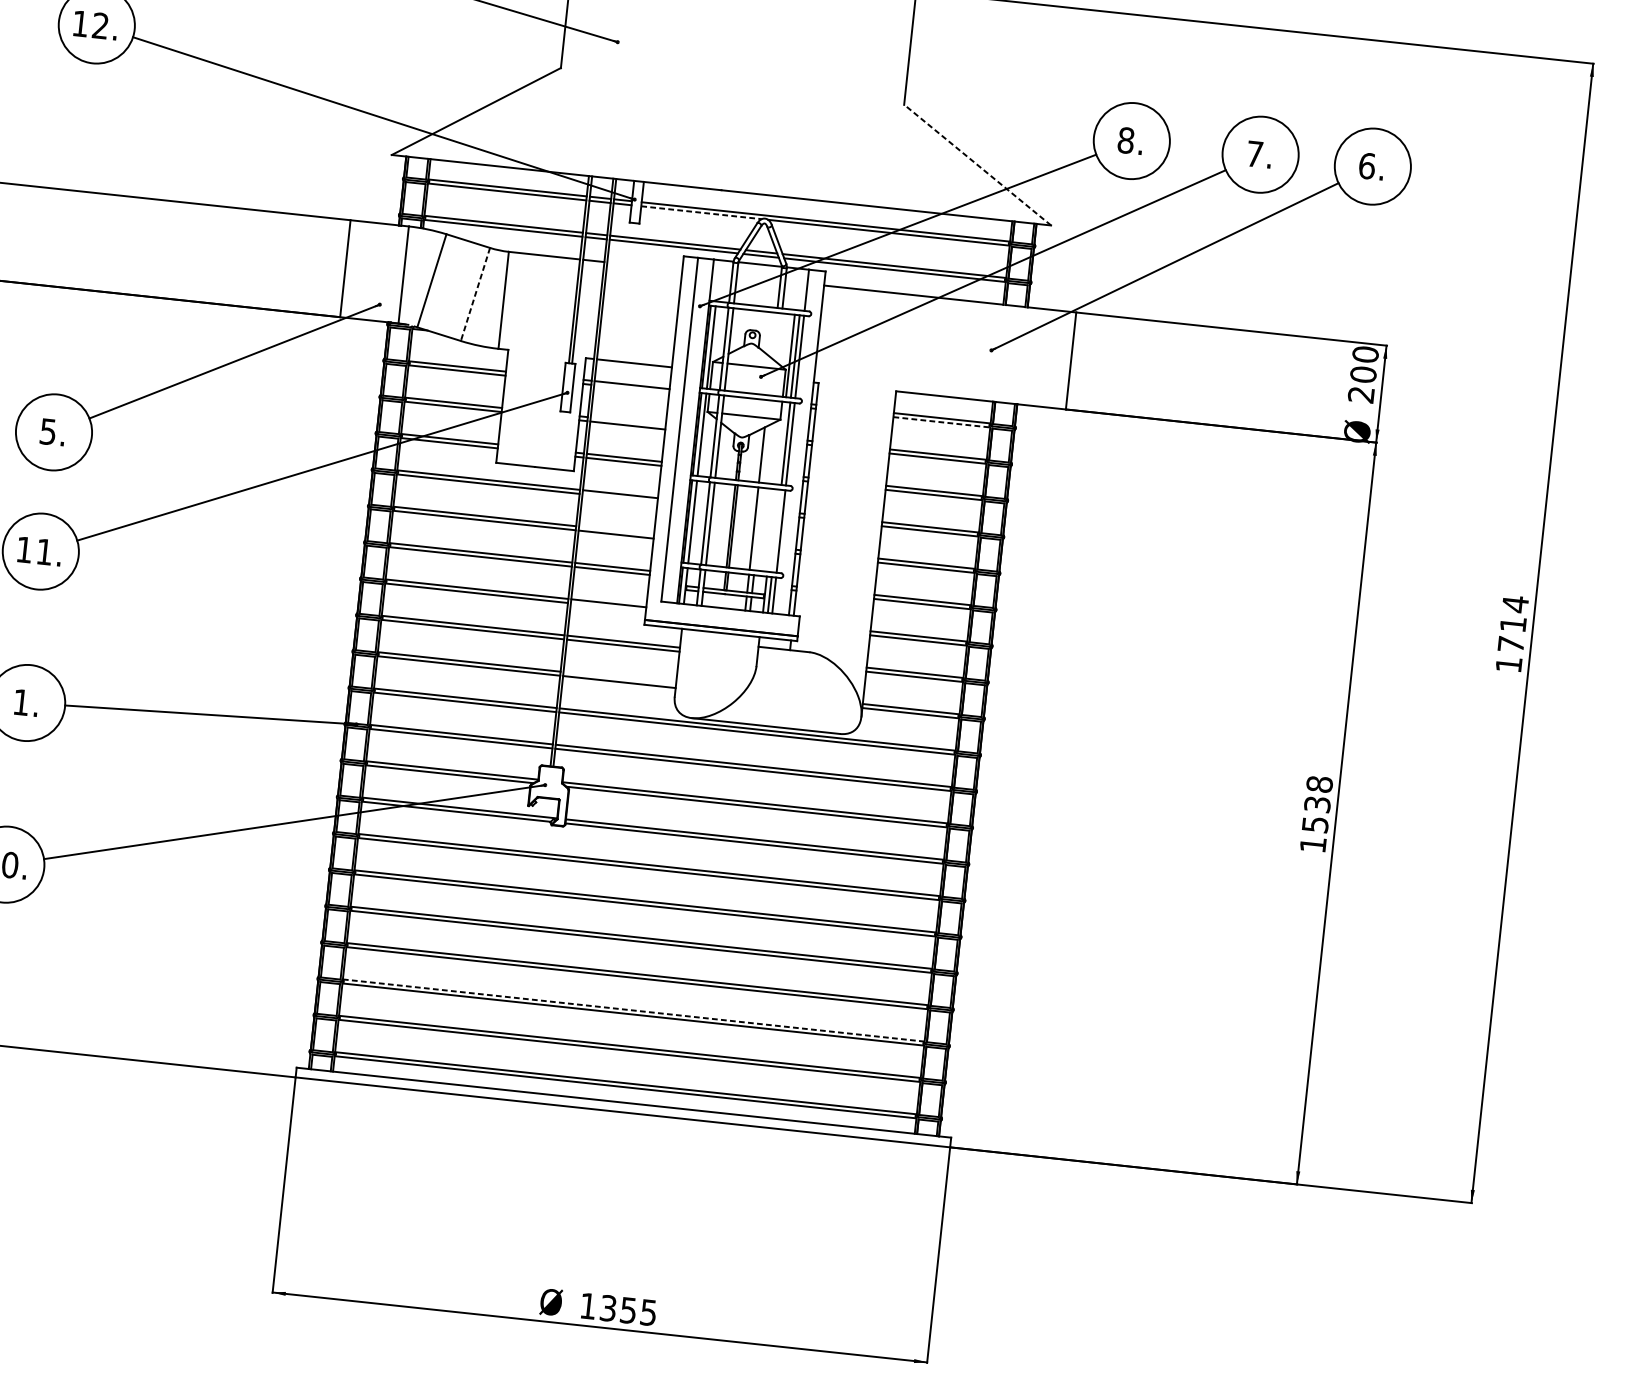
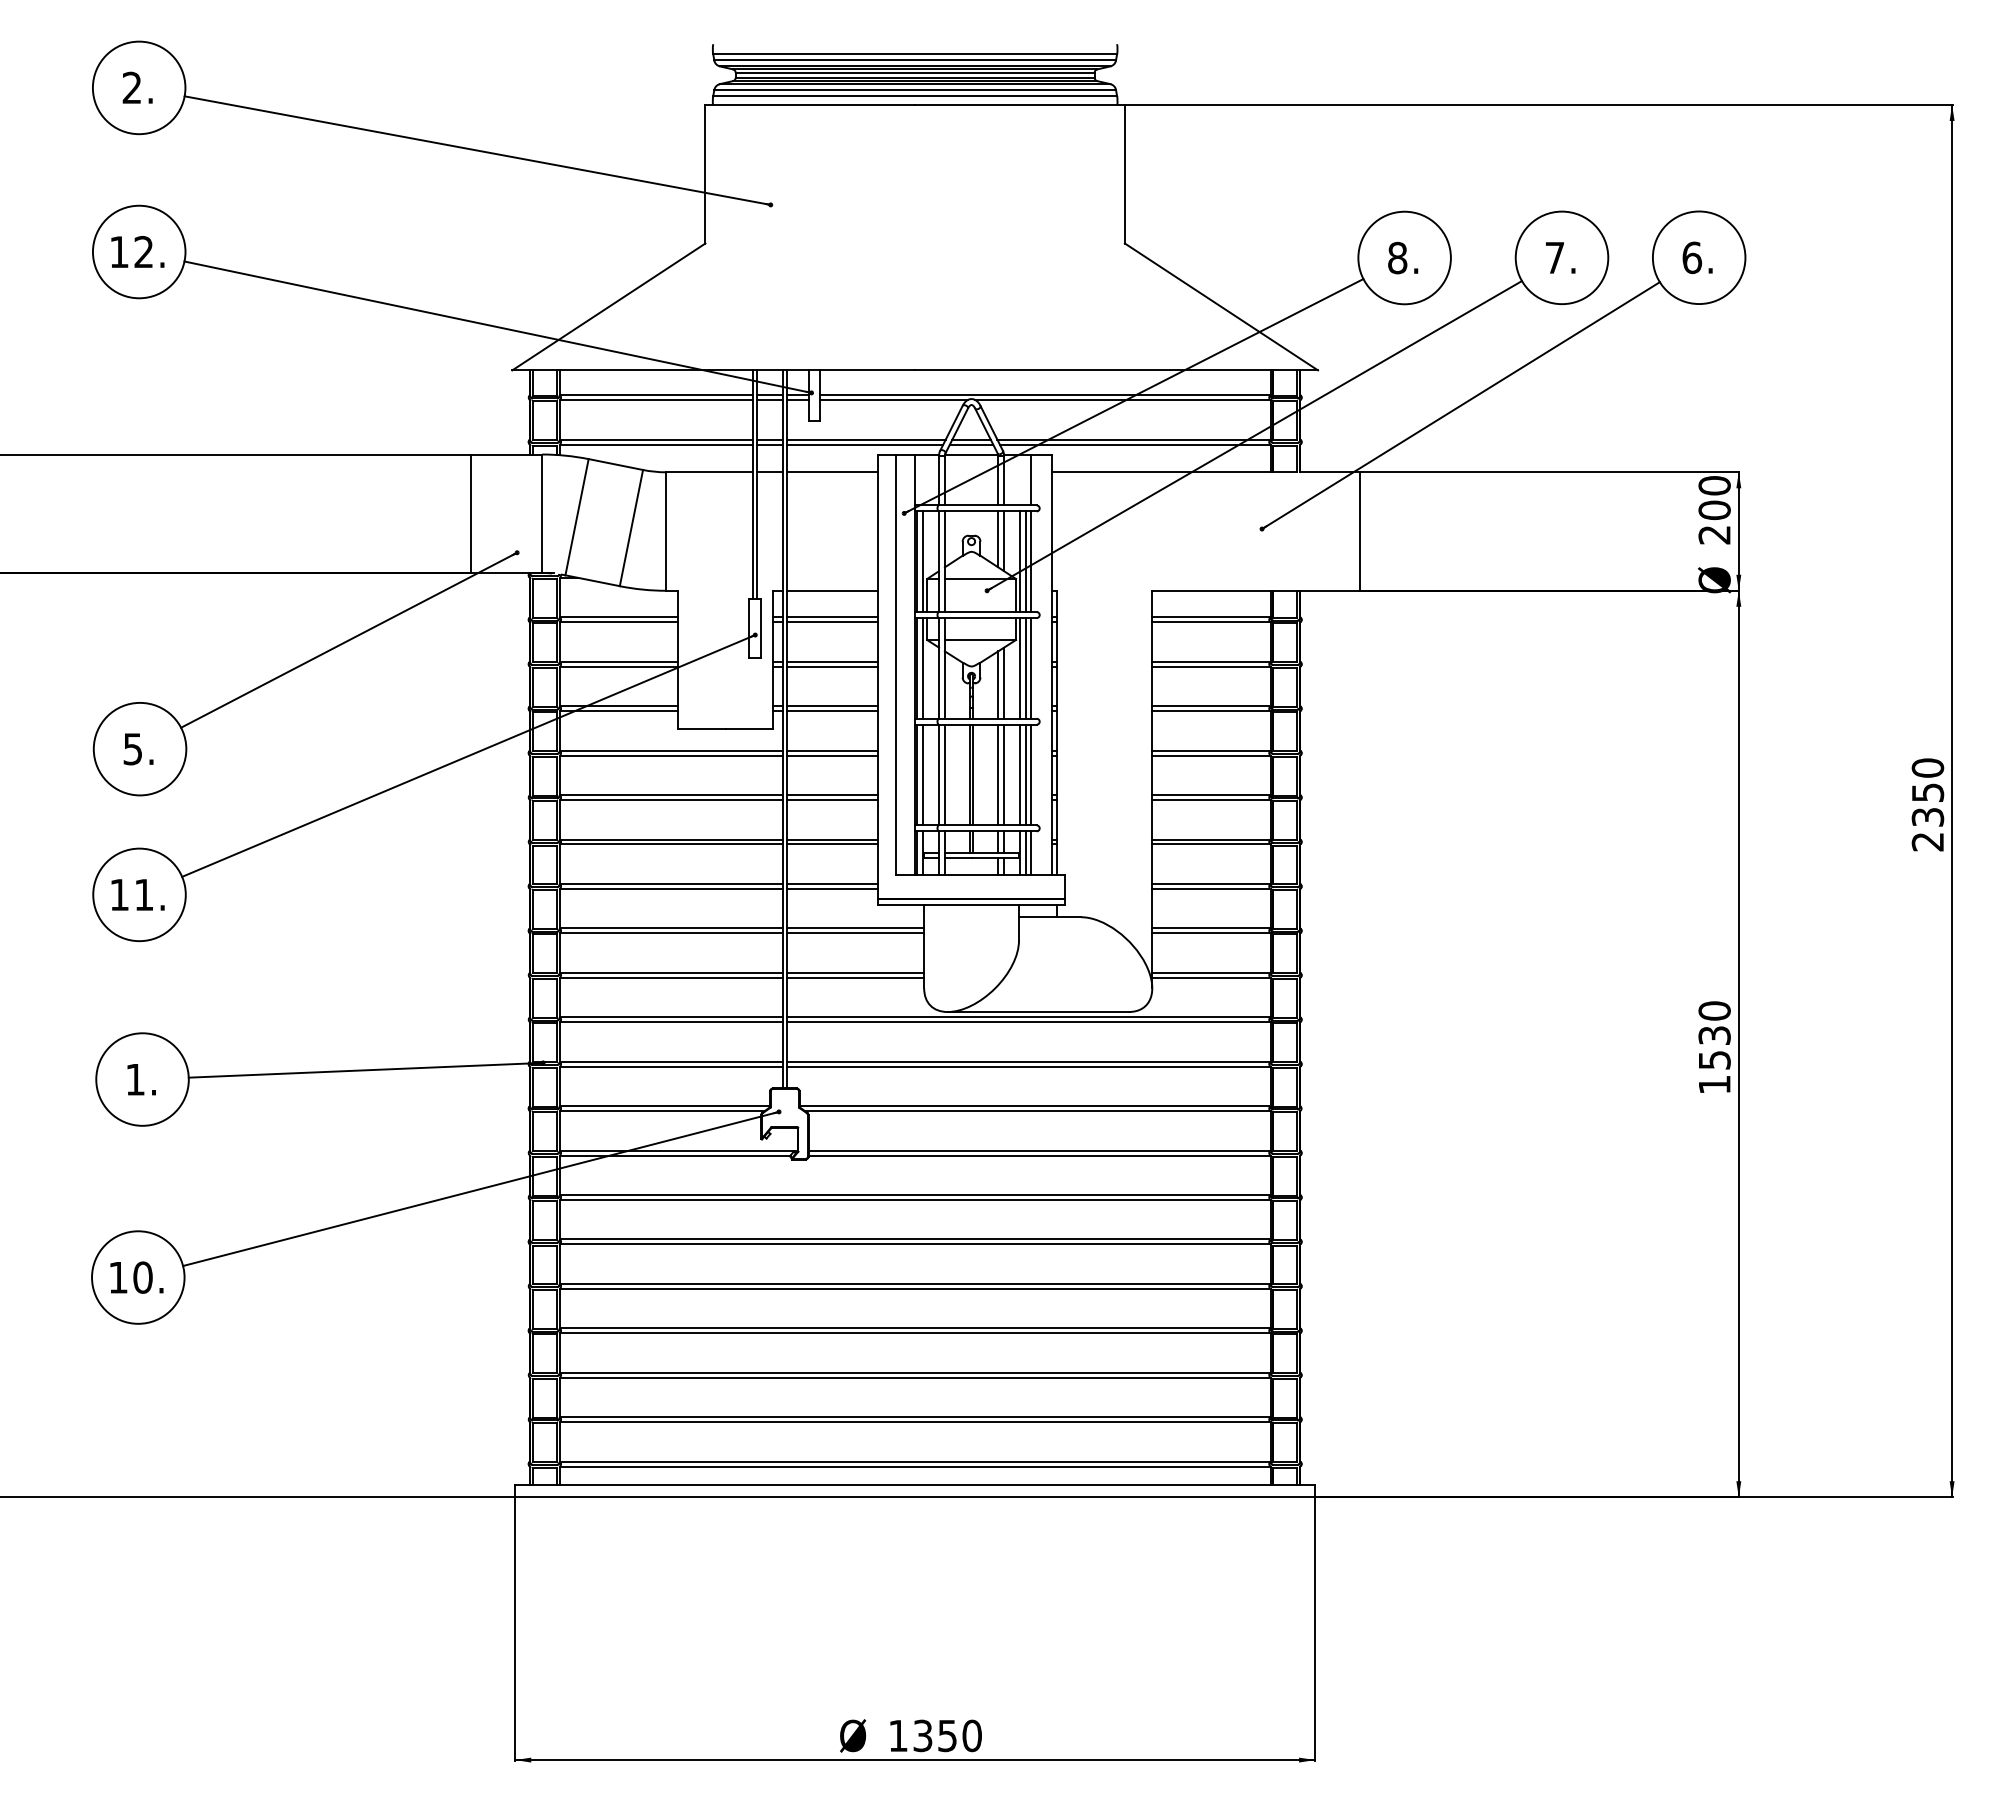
line: (977, 164) -> (1221, 306), dashed -> solid
line: (701, 213) -> (894, 400), dashed -> solid
line: (644, 266) -> (832, 472), added
line: (475, 294) -> (631, 528), dashed -> solid
line: (774, 335) -> (998, 539), added
line: (779, 338) -> (1004, 541), added
line: (631, 389) -> (832, 622), added
line: (628, 421) -> (832, 661), added
line: (941, 422) -> (1211, 622), dashed -> solid
line: (780, 443) -> (1019, 668), added
line: (767, 453) -> (1004, 682), added
line: (620, 498) -> (832, 755), added
line: (759, 528) -> (1004, 774), added
line: (616, 530) -> (832, 795), added
line: (771, 530) -> (1019, 774), added
line: (776, 530) -> (1025, 774), added
line: (608, 606) -> (832, 888), added
text: (1511, 634) -> (1927, 804), 1714 -> 2350
line: (619, 677) -> (855, 972), added
text: (1319, 783) -> (1714, 1010), 1538 -> 1530
line: (634, 1010) -> (915, 1372), dashed -> solid
text: (648, 1312) -> (971, 1735), 1355 -> 1350

